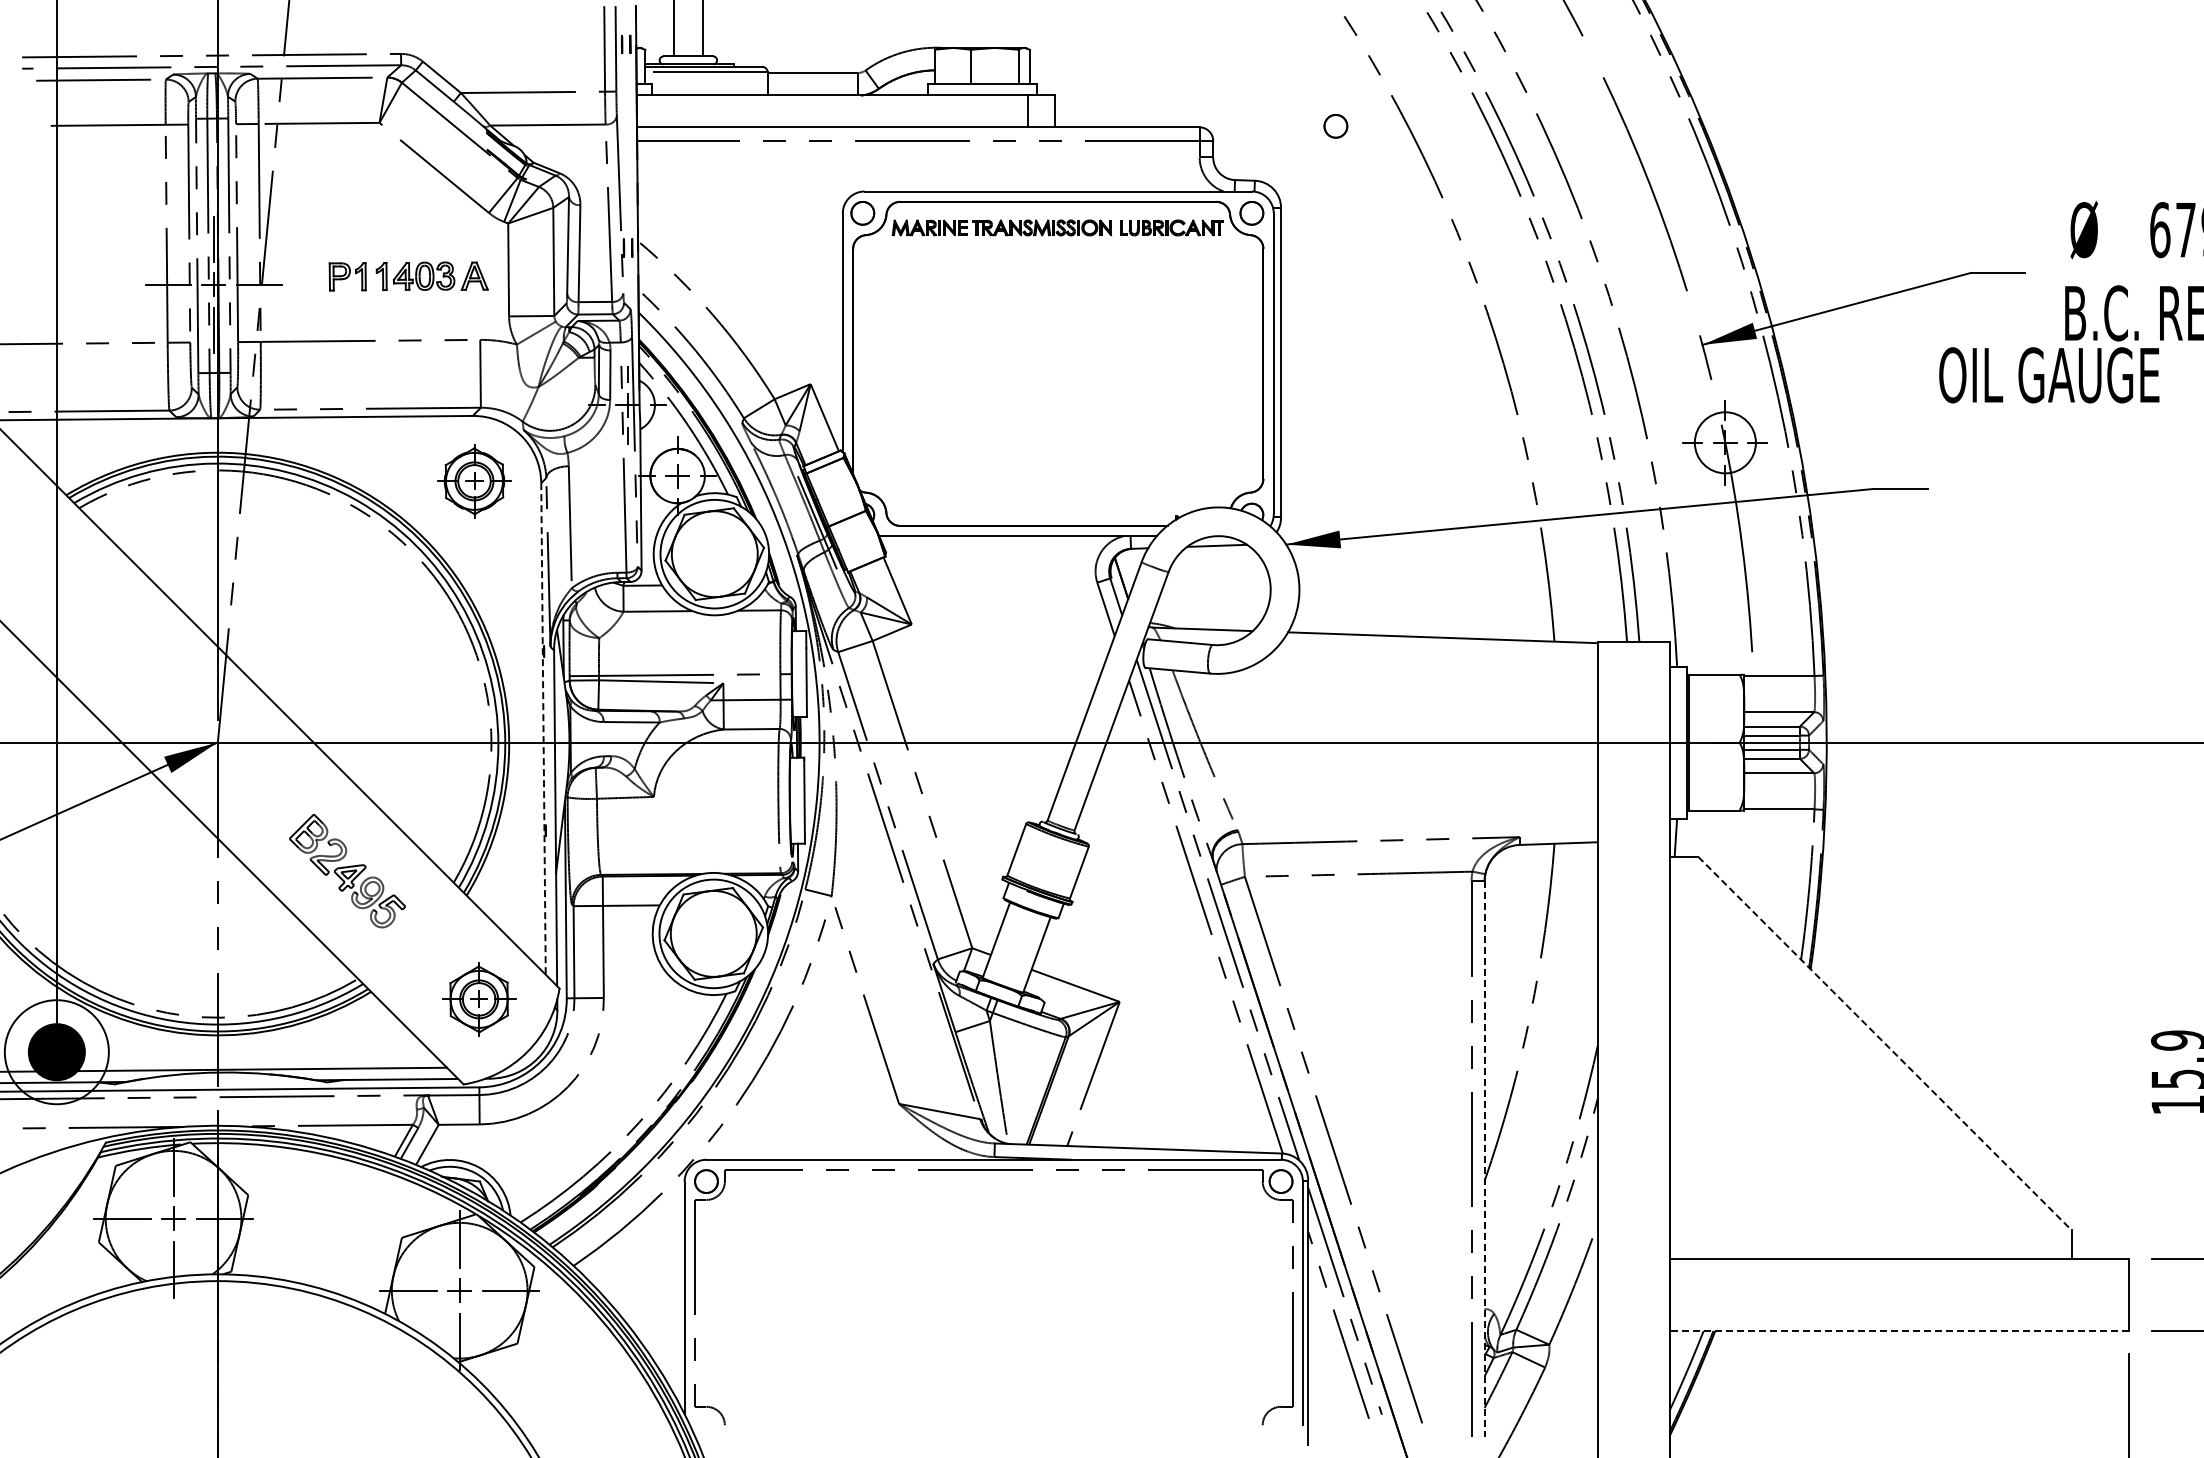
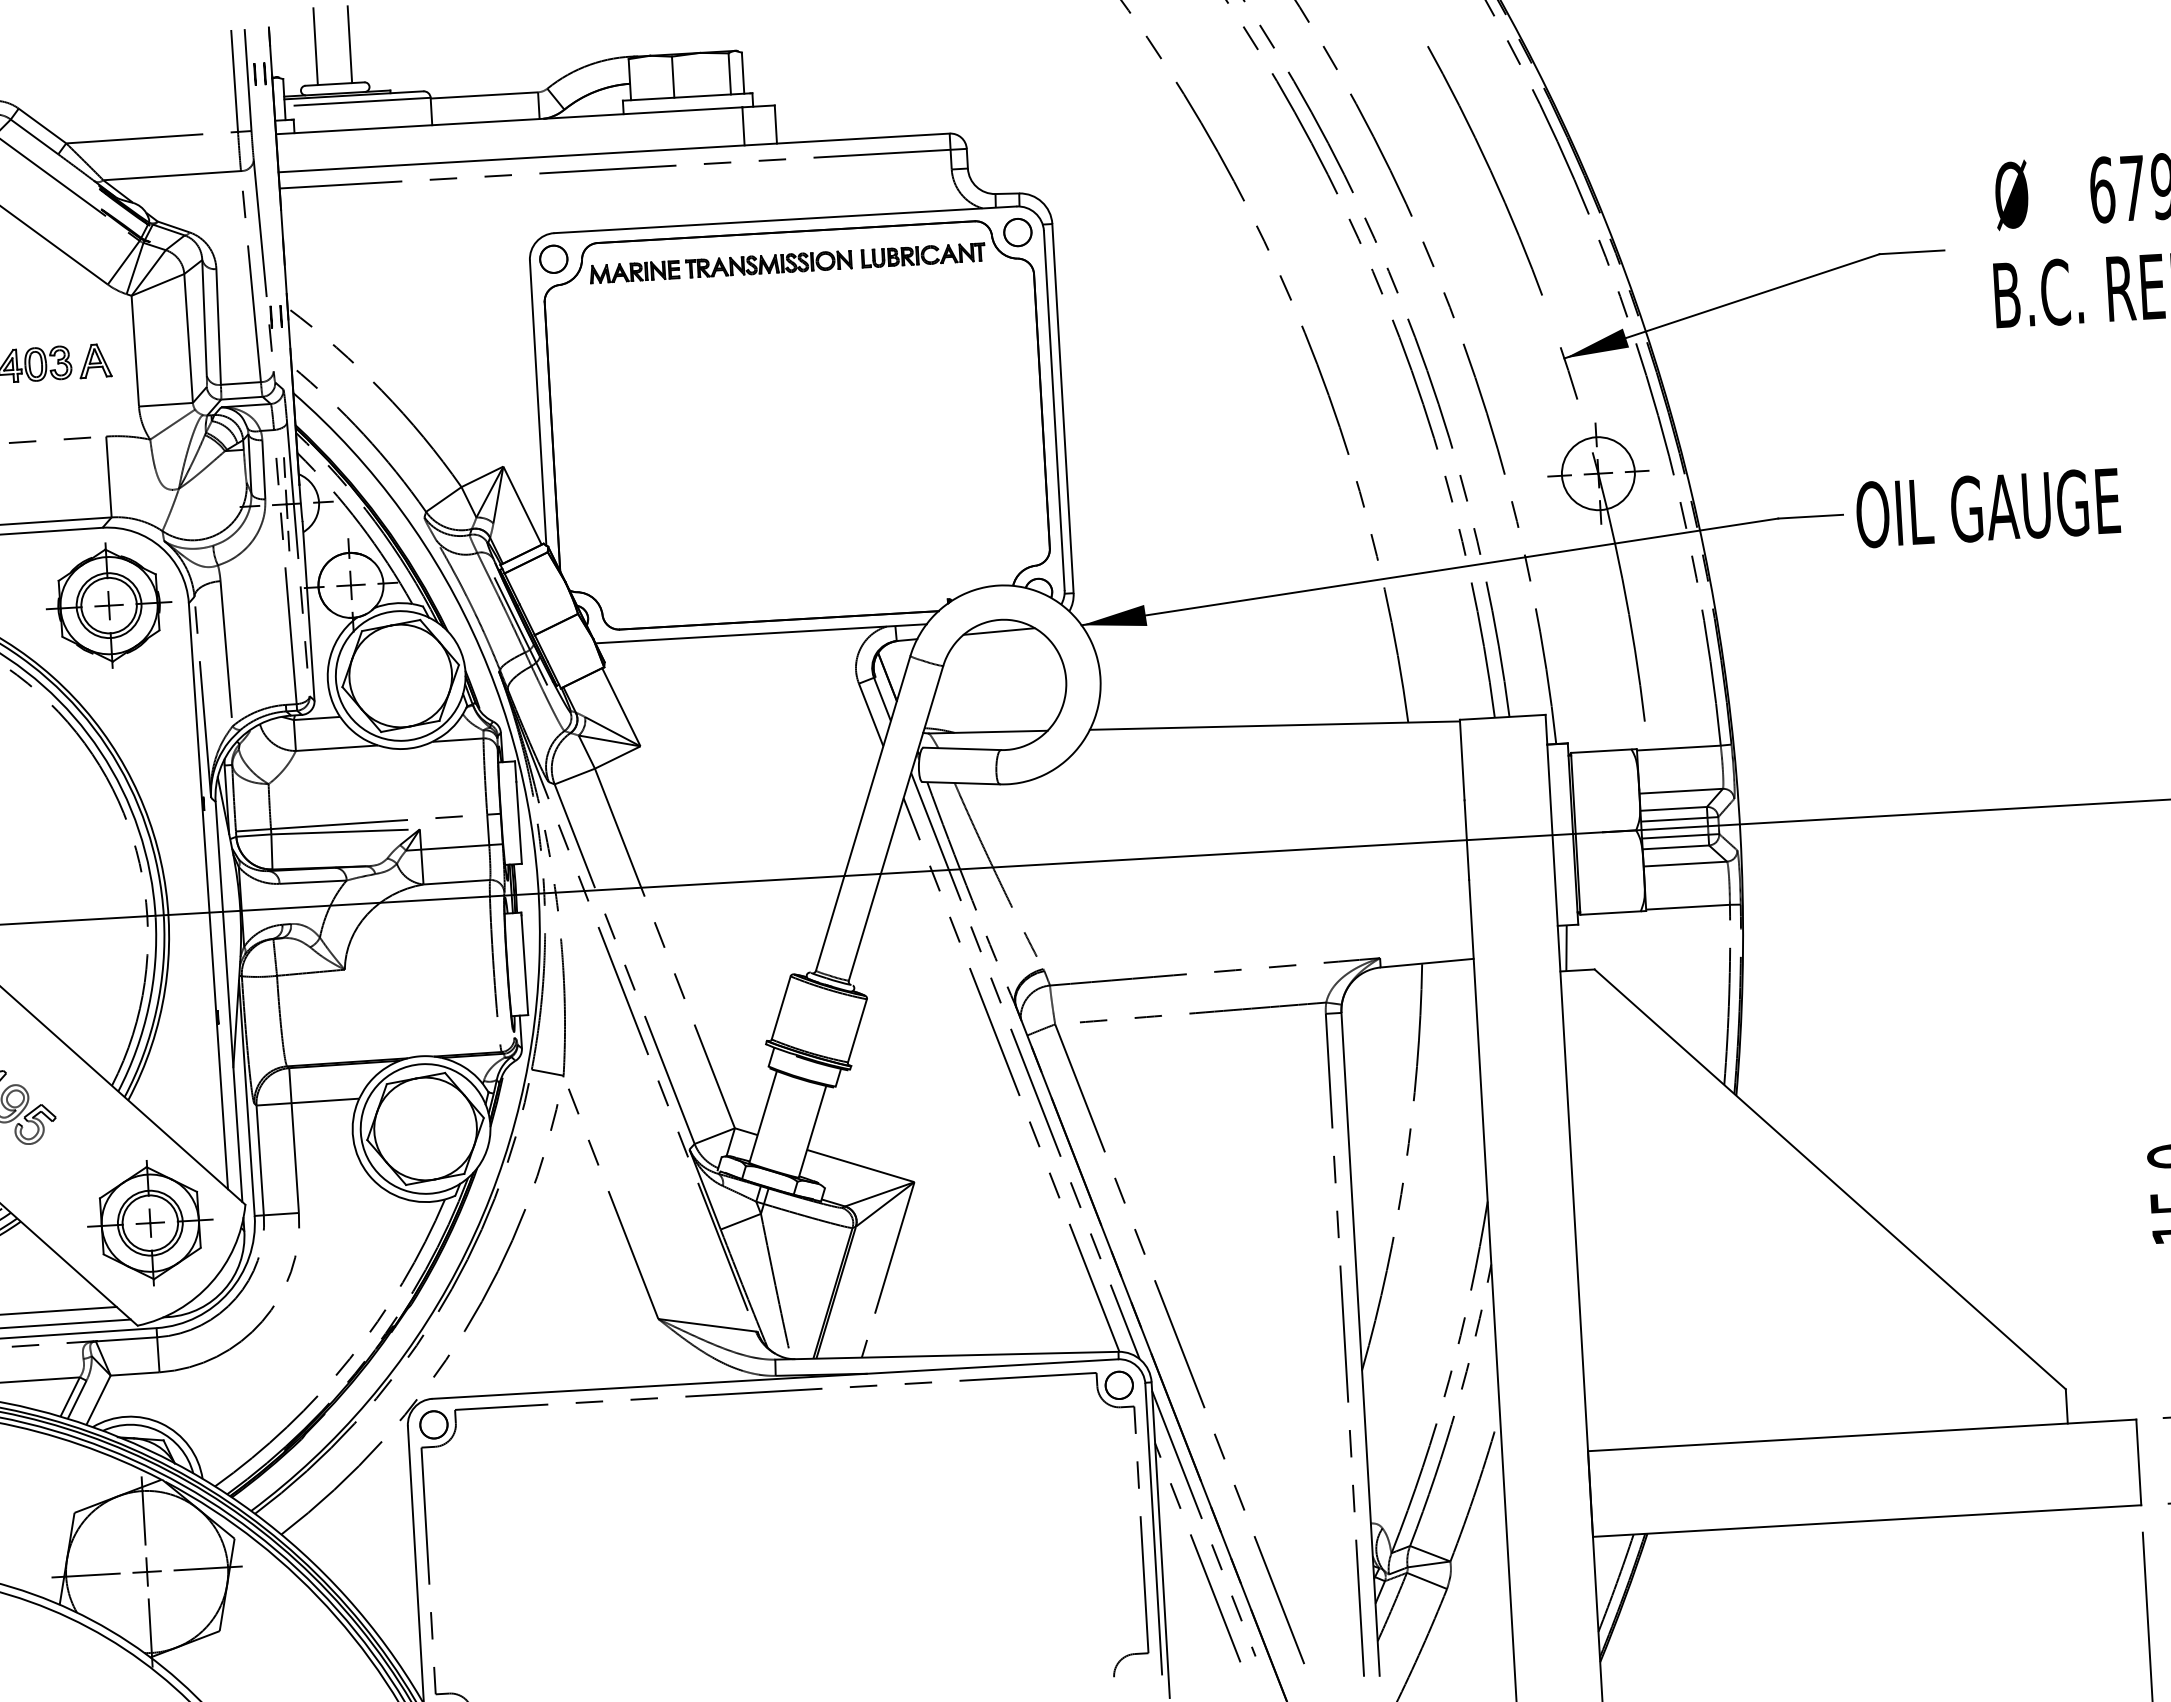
part: (1335, 126) -> (1111, 123), removed
text: (2049, 375) -> (1988, 508), moved
part: (474, 481) -> (109, 605), size x1.43
line: (543, 728) -> (208, 895), dashed -> solid
part: (478, 999) -> (149, 1223), size x1.43
line: (1885, 1044) -> (1830, 1180), dashed -> solid
line: (1484, 1158) -> (1360, 1343), dashed -> solid
line: (1899, 1331) -> (1867, 1521), dashed -> solid

